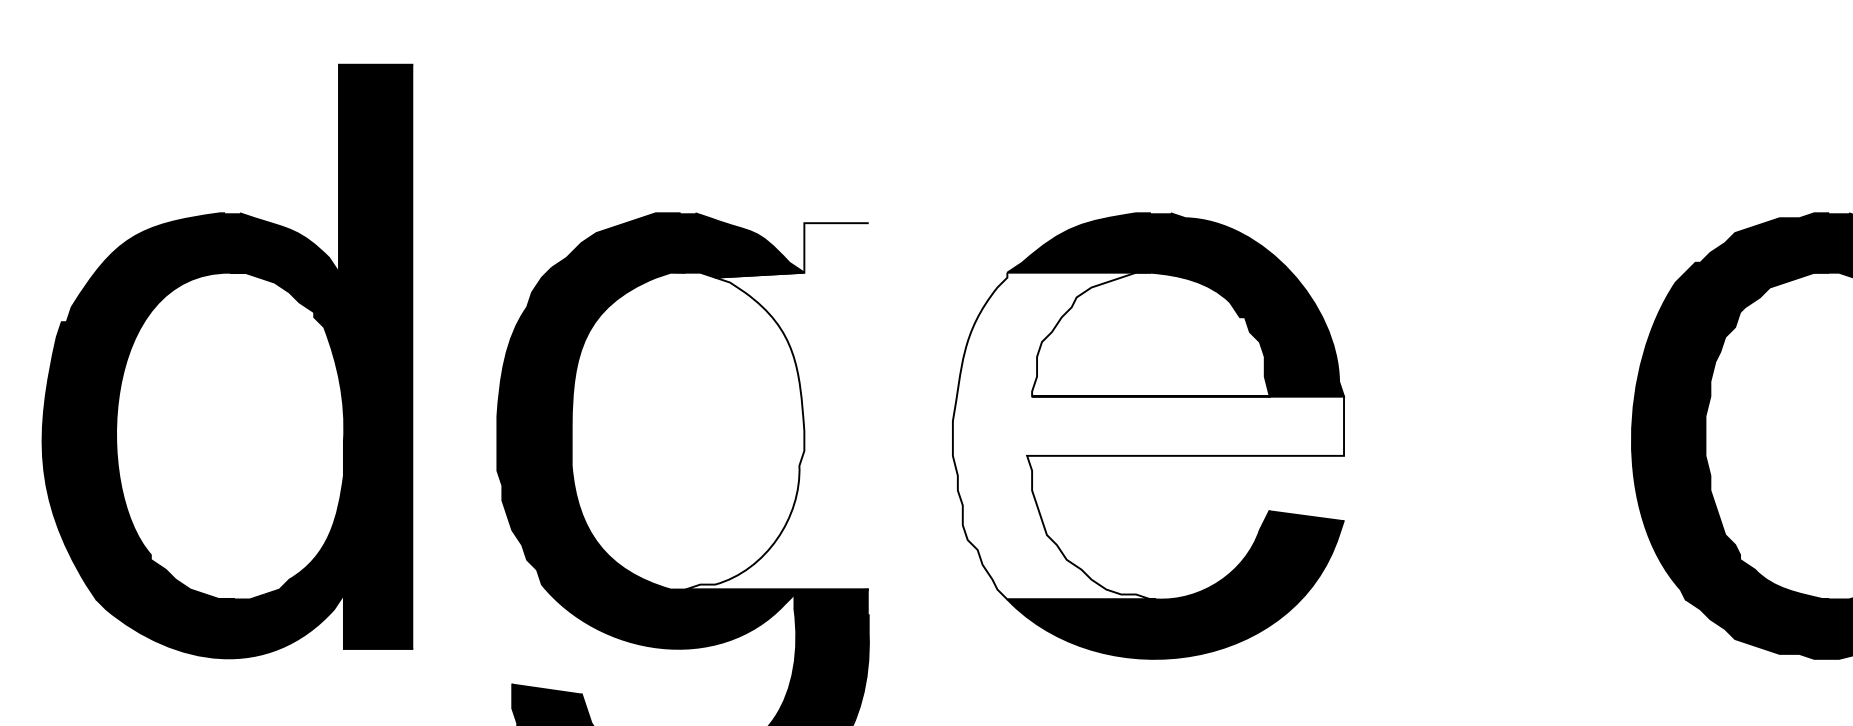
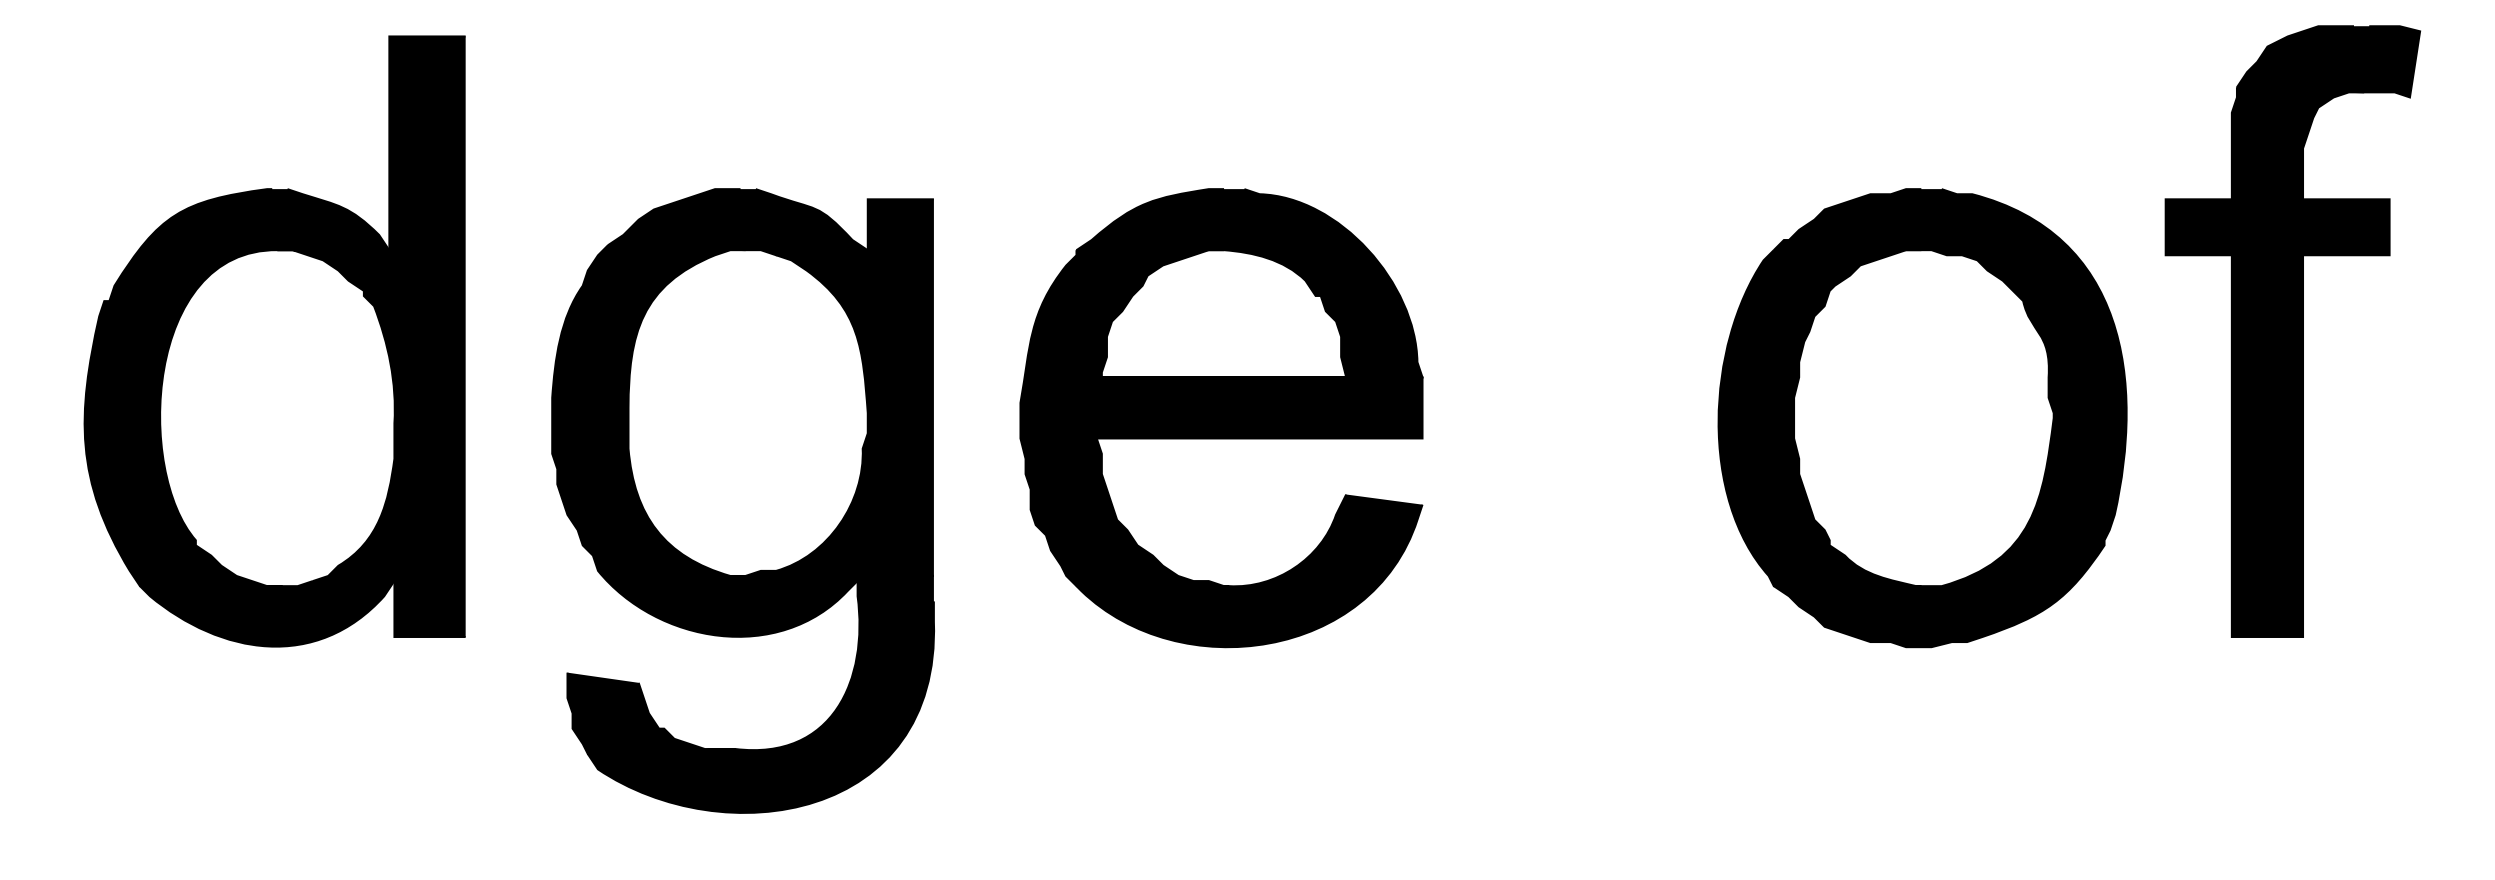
fill: (776, 406) -> (839, 387), added
fill: (1148, 436) -> (1221, 418), added

